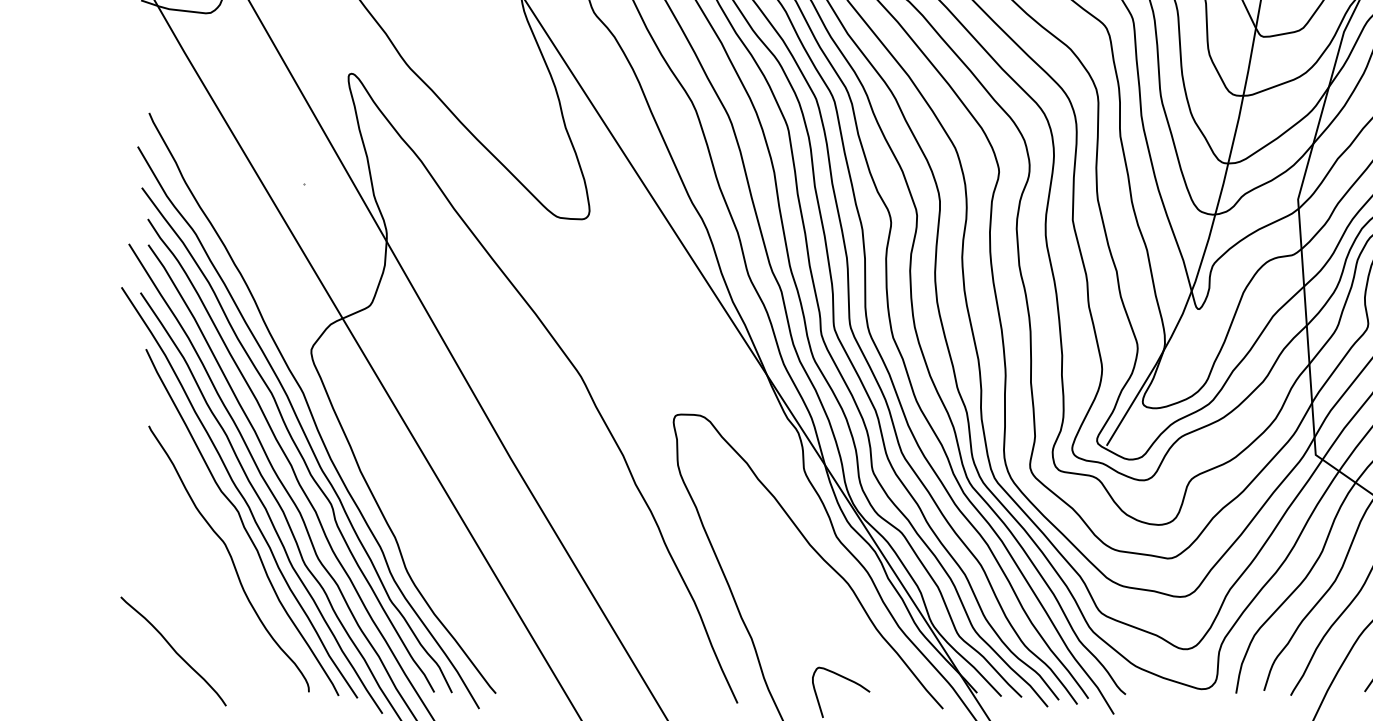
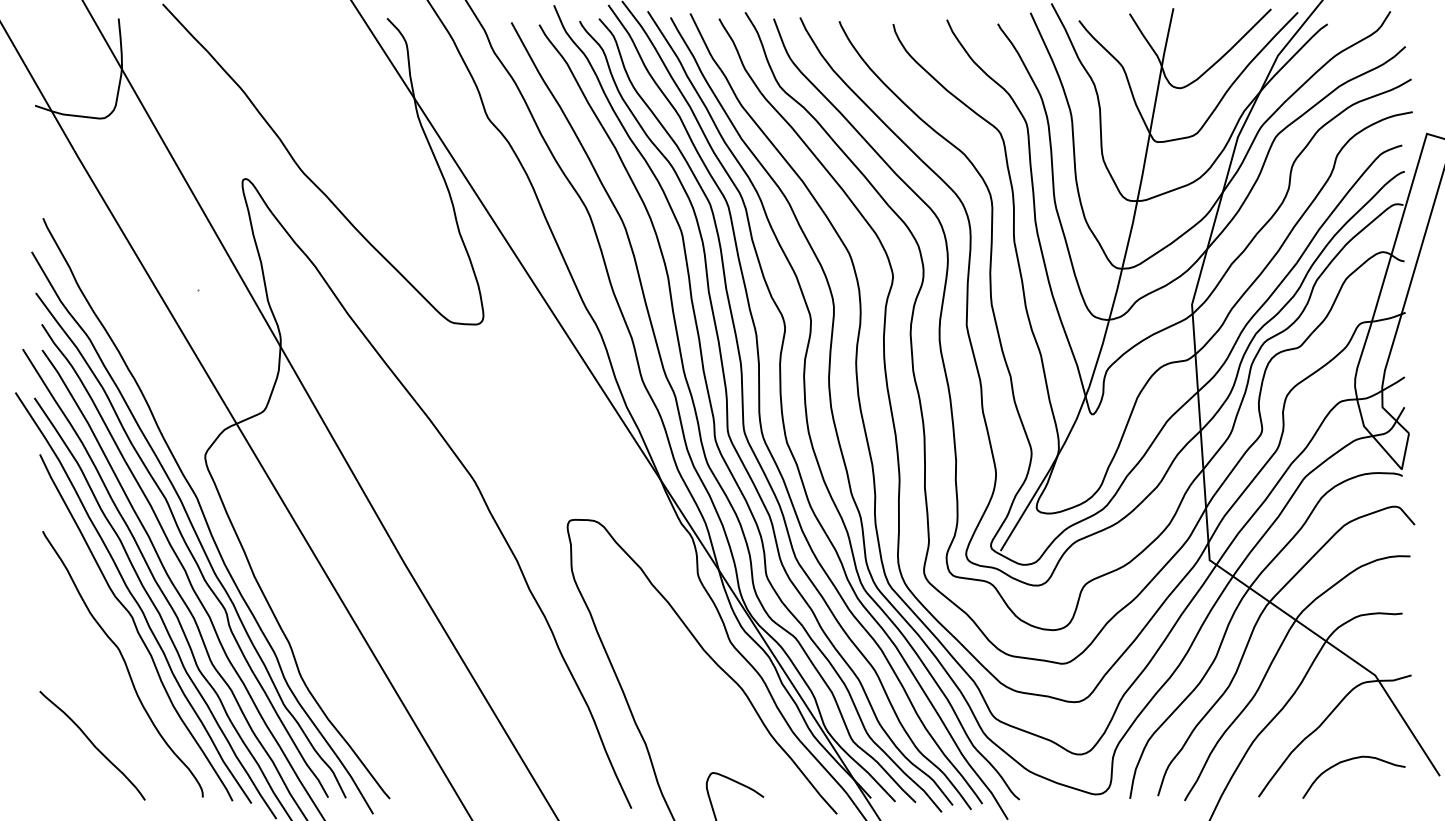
curve: (173, 651) -> (92, 745), moved

